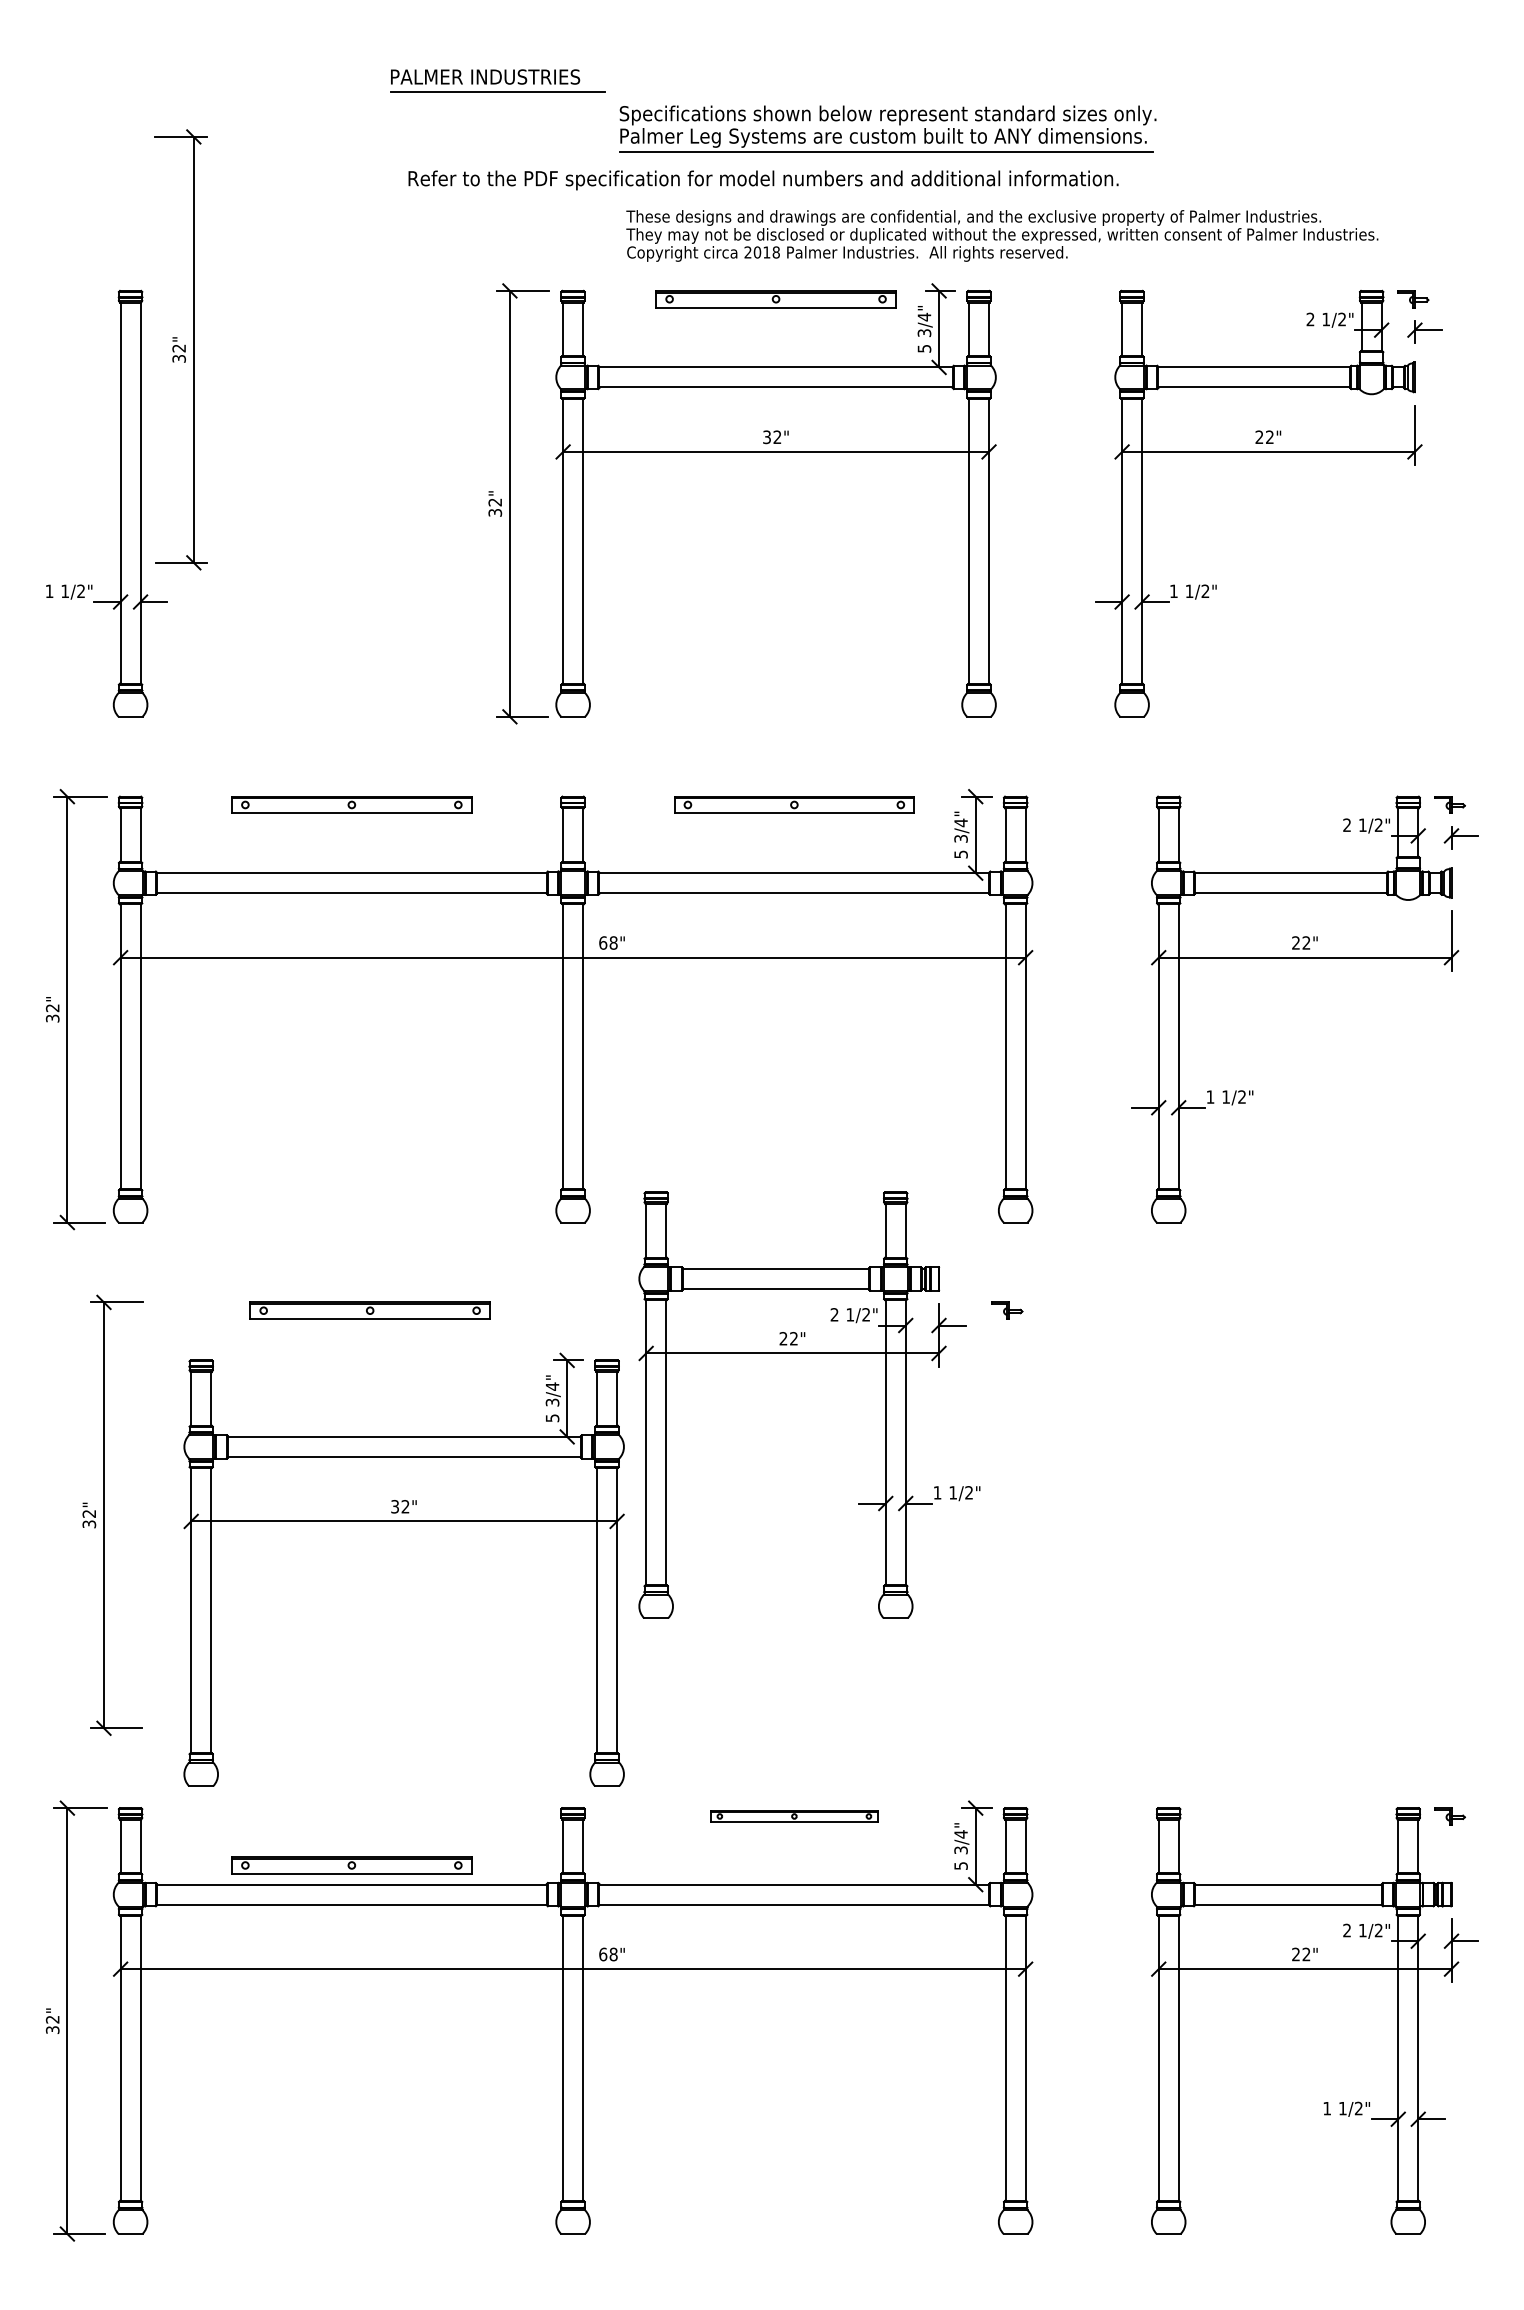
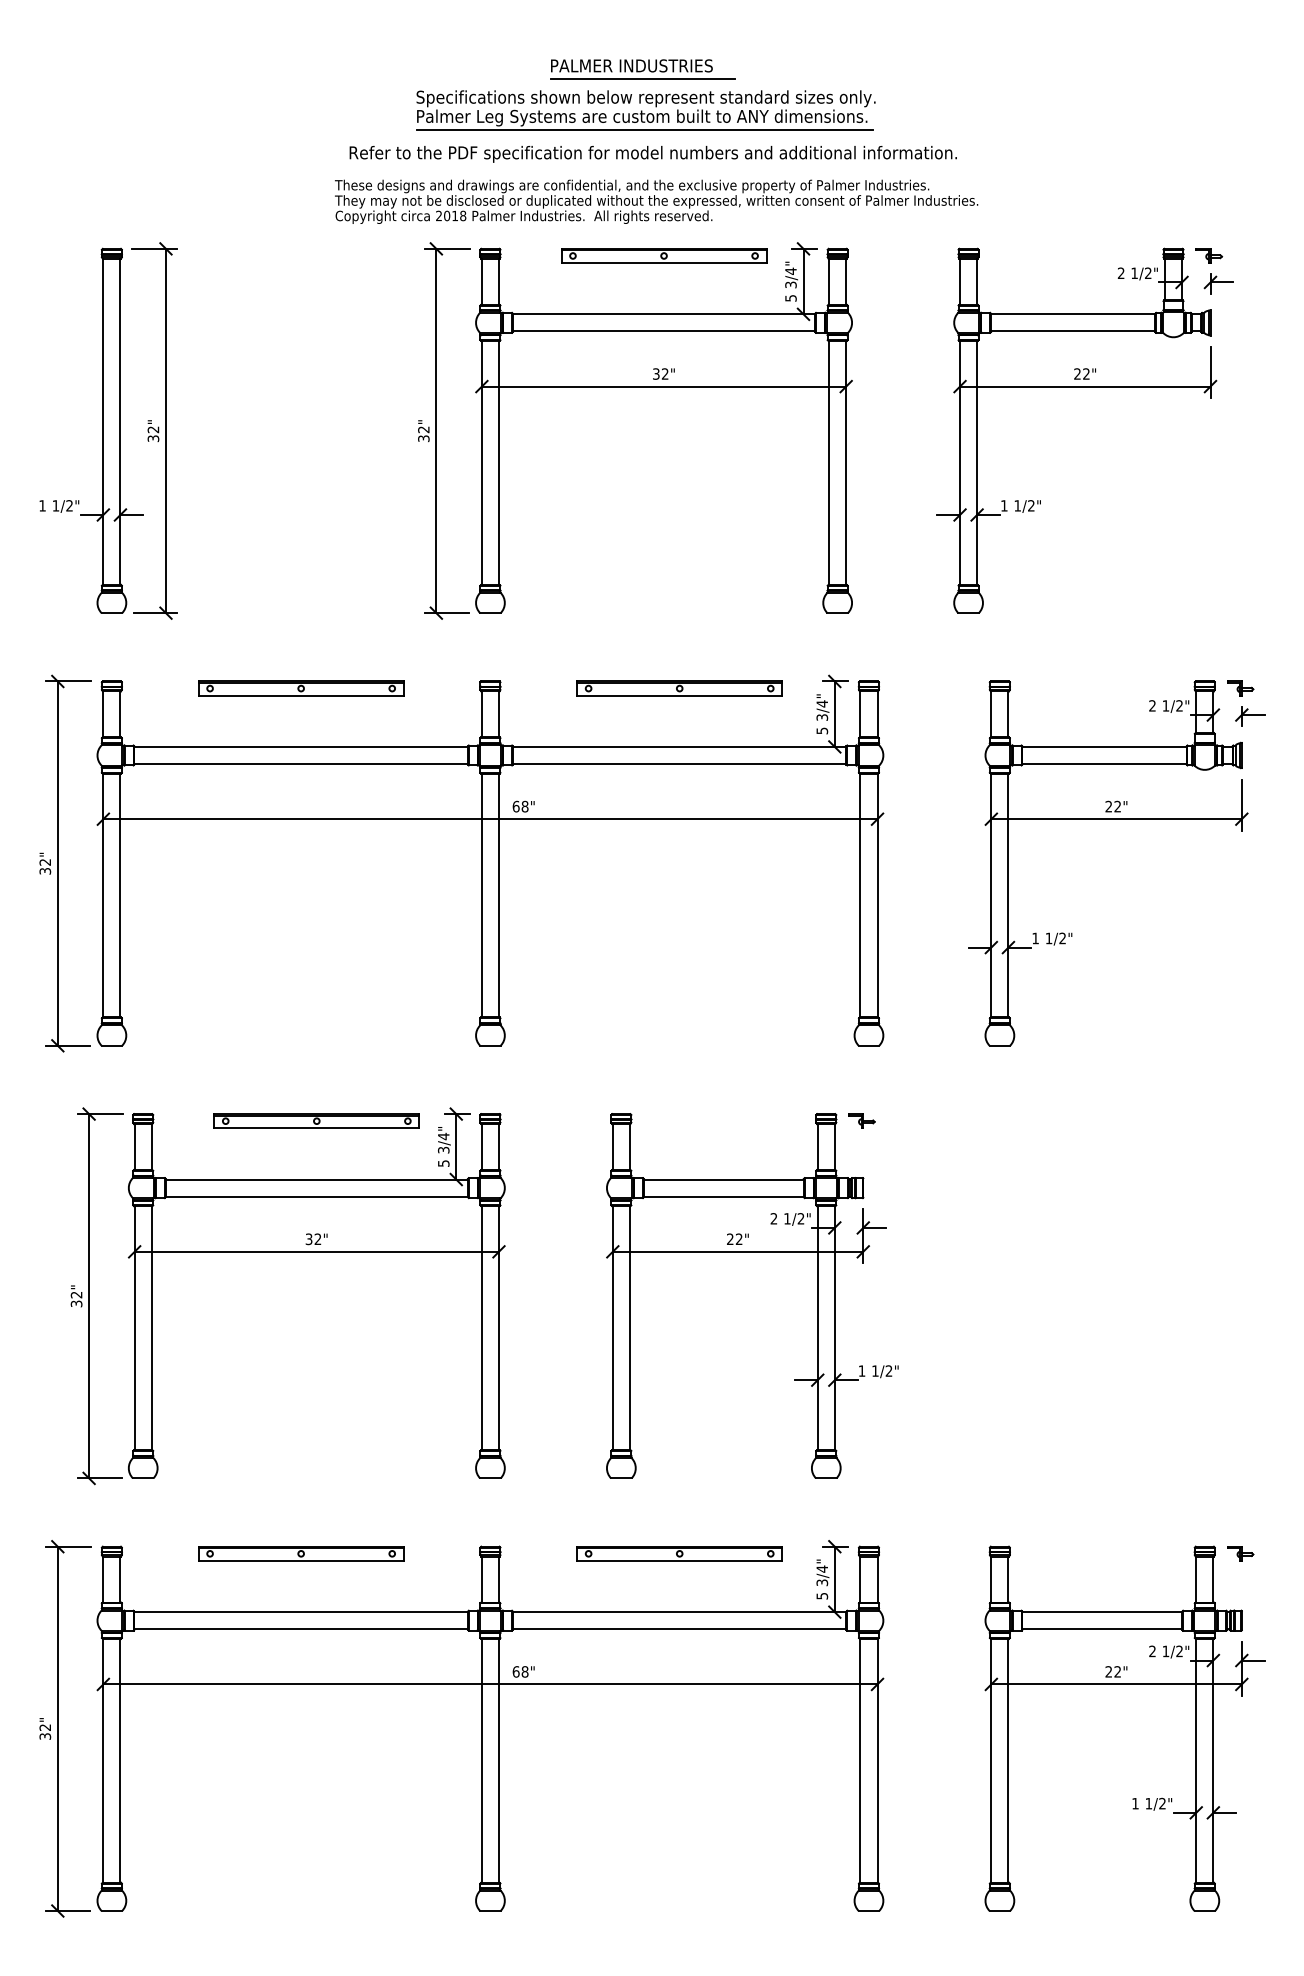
part: (497, 80) -> (642, 68), moved
part: (887, 128) -> (645, 109), moved
text: (1002, 235) -> (656, 201), moved
part: (180, 349) -> (154, 430), moved
part: (809, 1353) -> (752, 1251), moved
part: (403, 1521) -> (316, 1251), moved
part: (794, 1816) -> (679, 1553), size x1.43
part: (351, 1865) -> (300, 1553), moved

